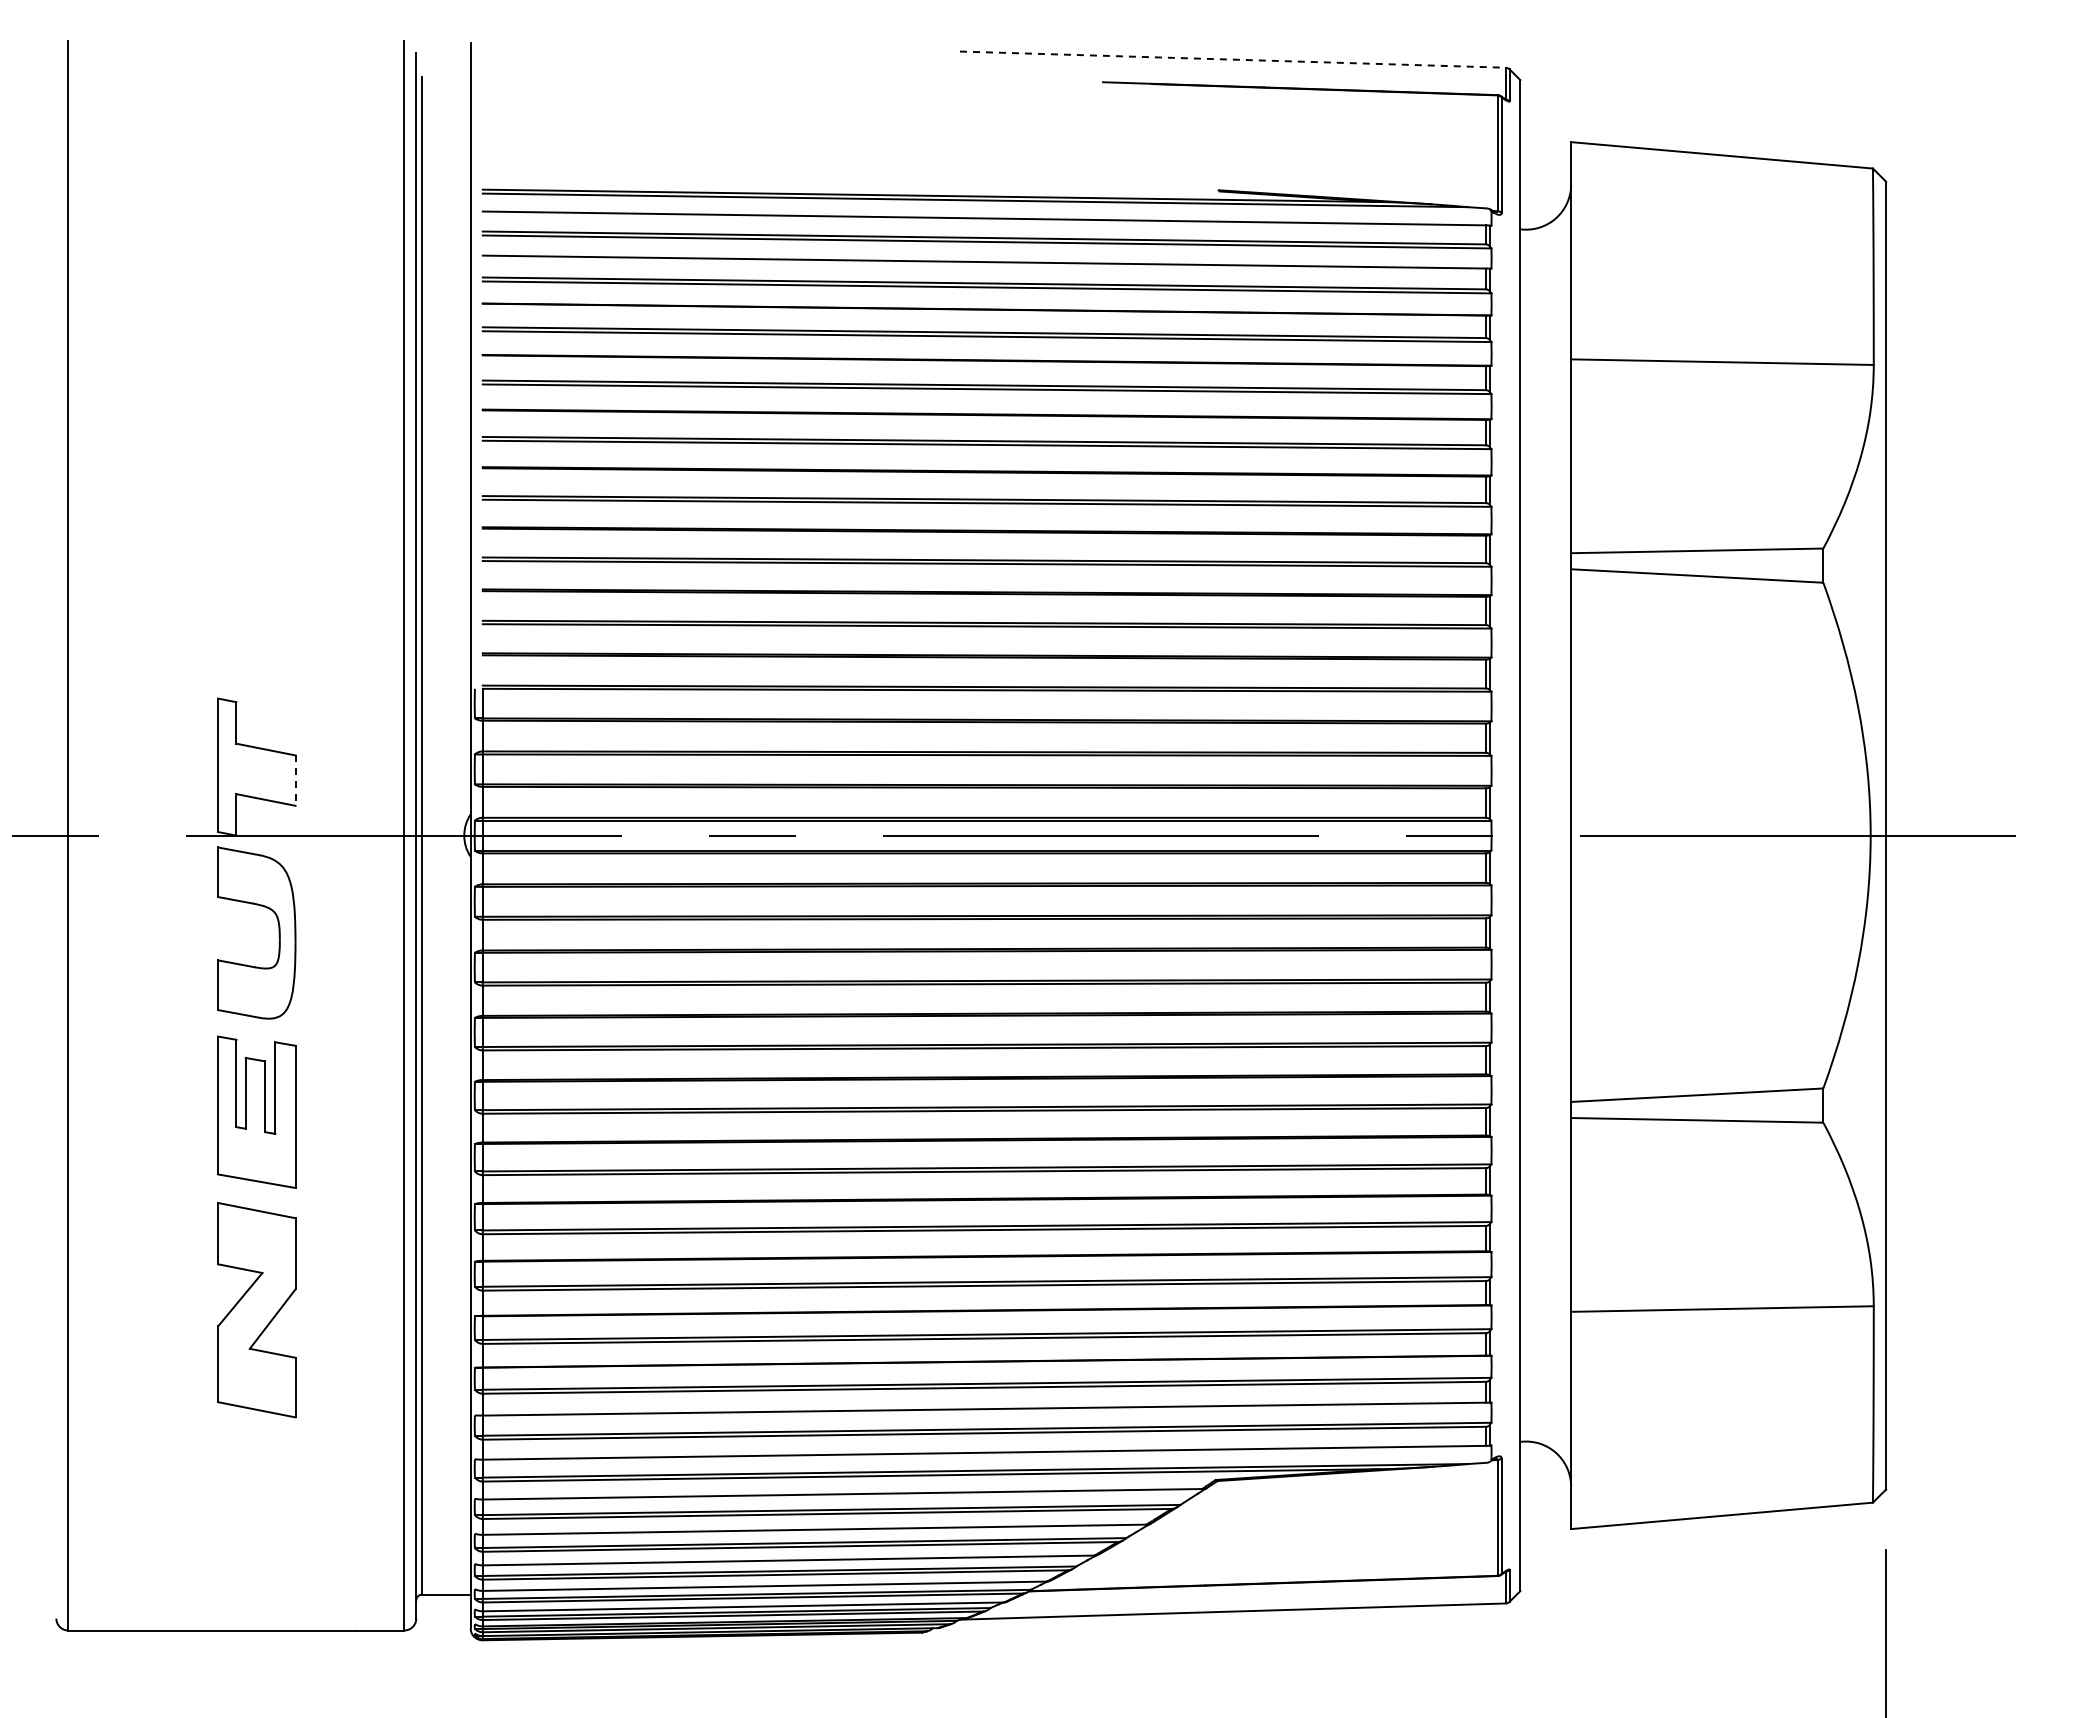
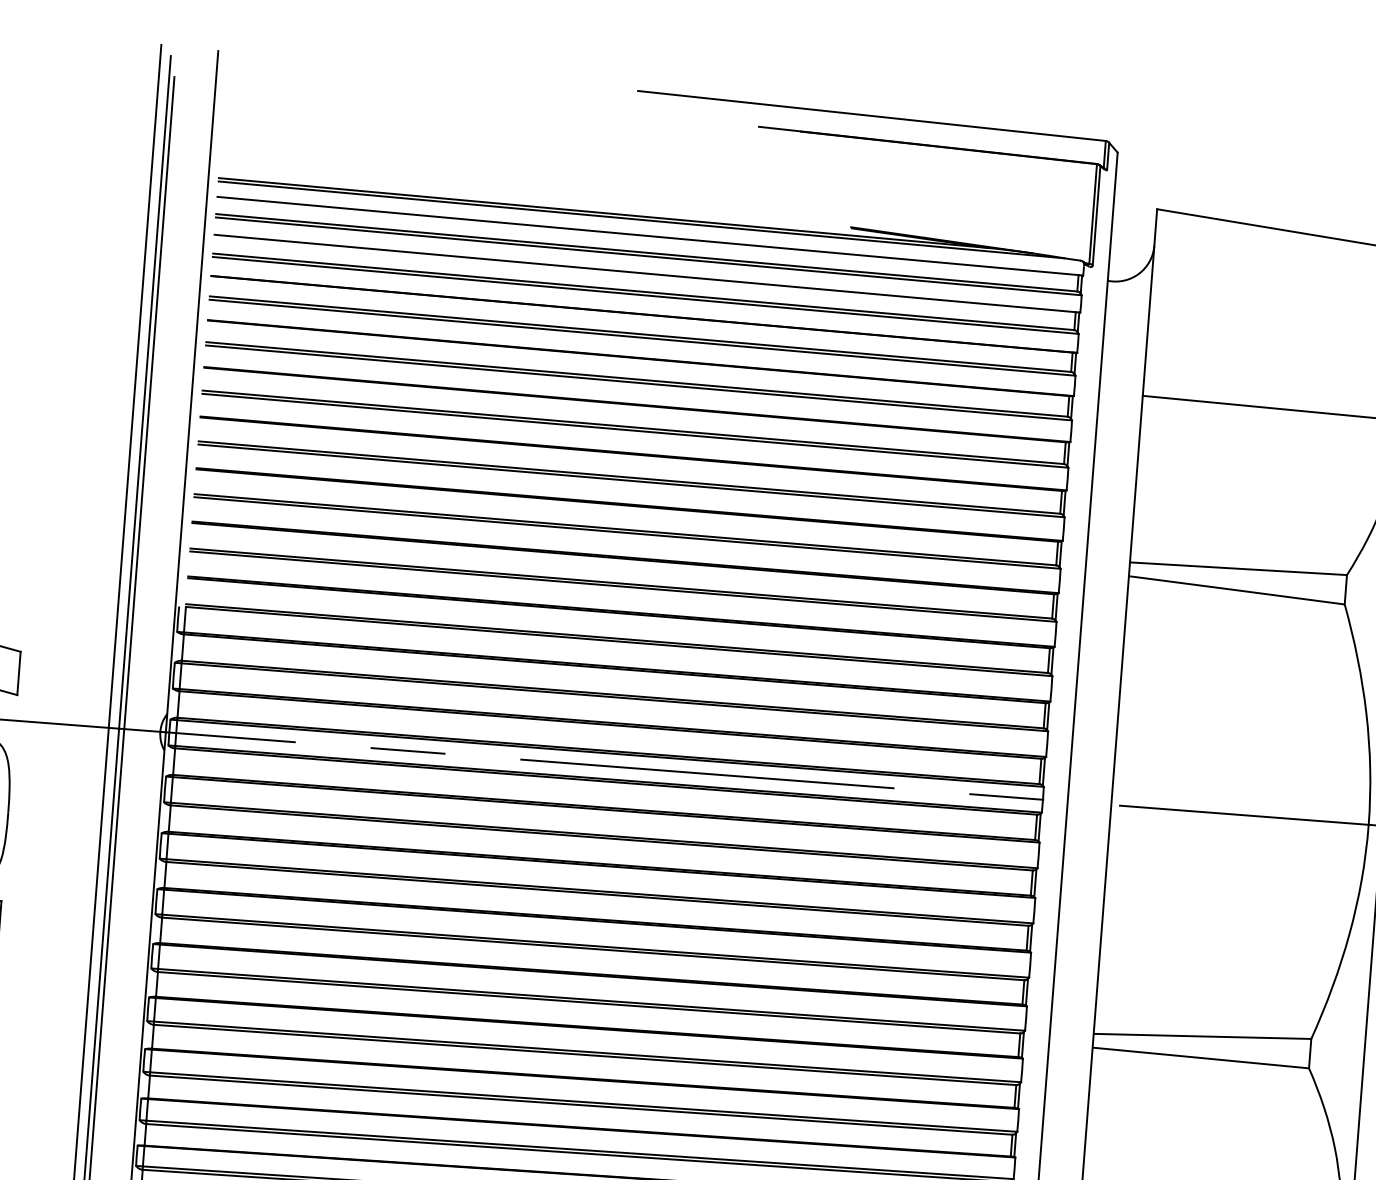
line: (1232, 59) -> (871, 115), dashed -> solid
line: (295, 781) -> (18, 674), dashed -> solid

